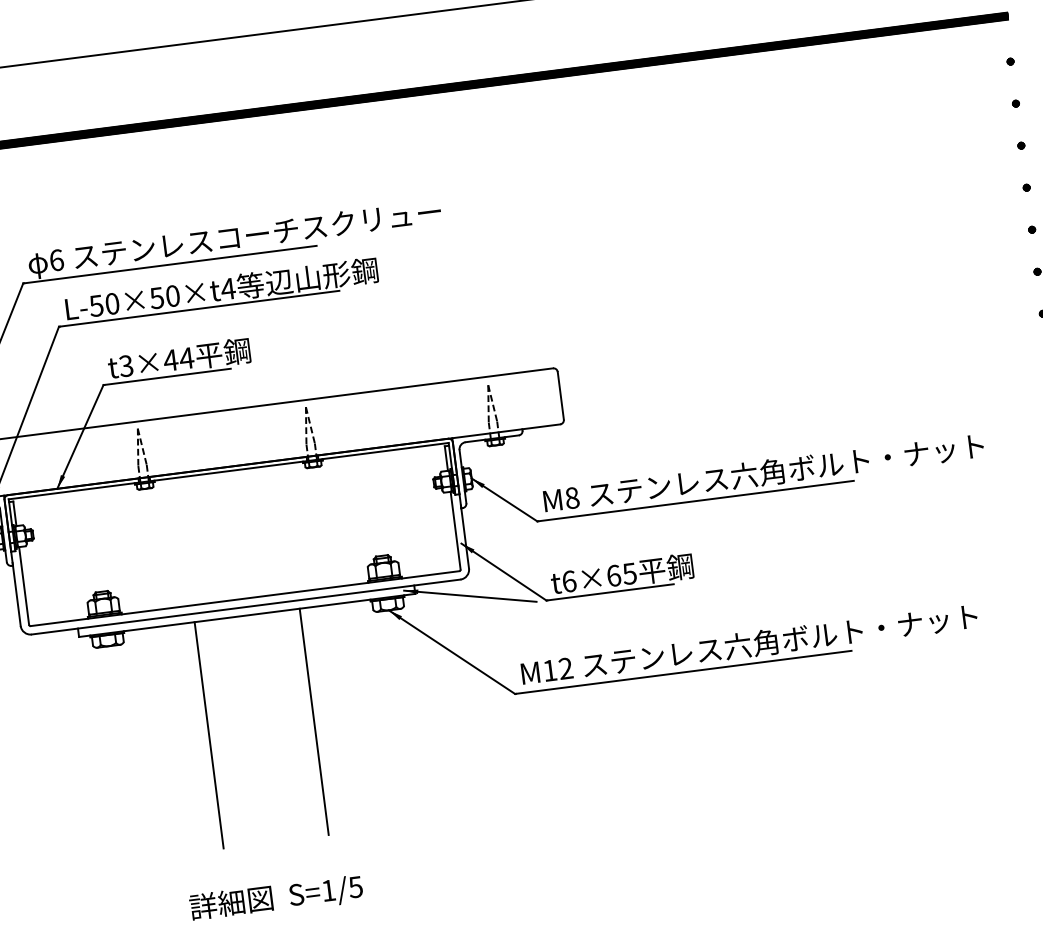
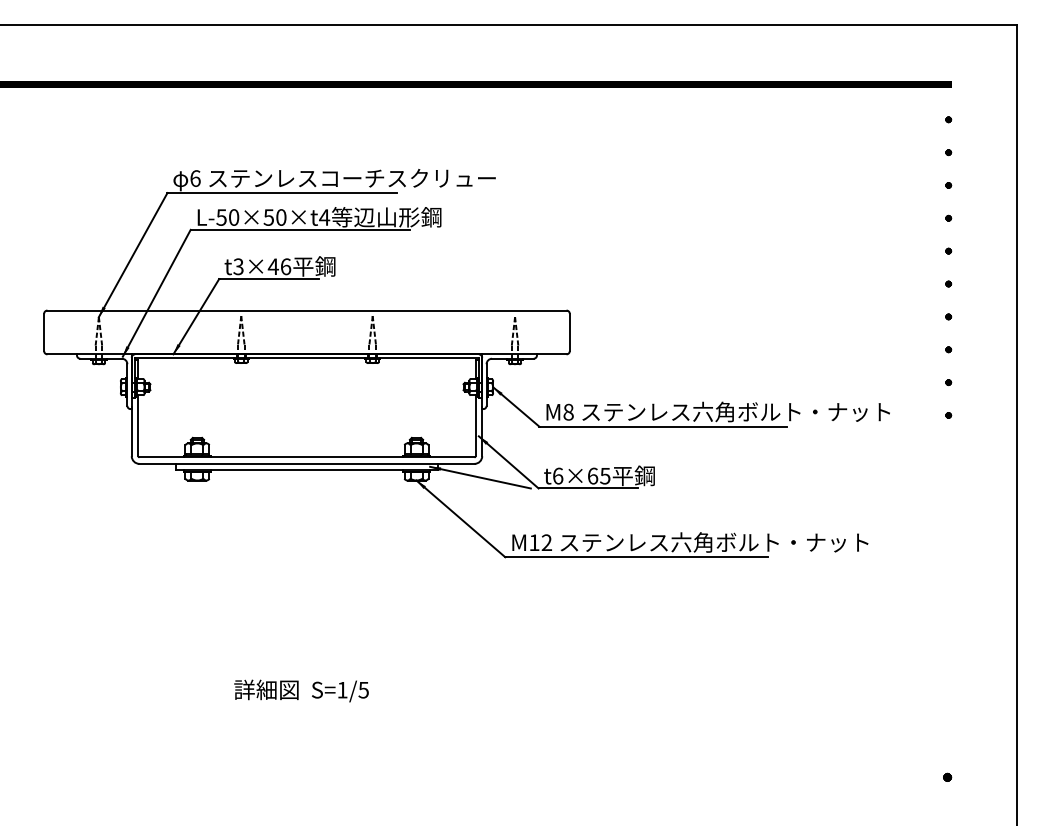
text: (186, 358) -> (285, 266), t3×44 -> t3×46
line: (314, 721) -> (348, 558), removed
line: (208, 734) -> (265, 558), removed

